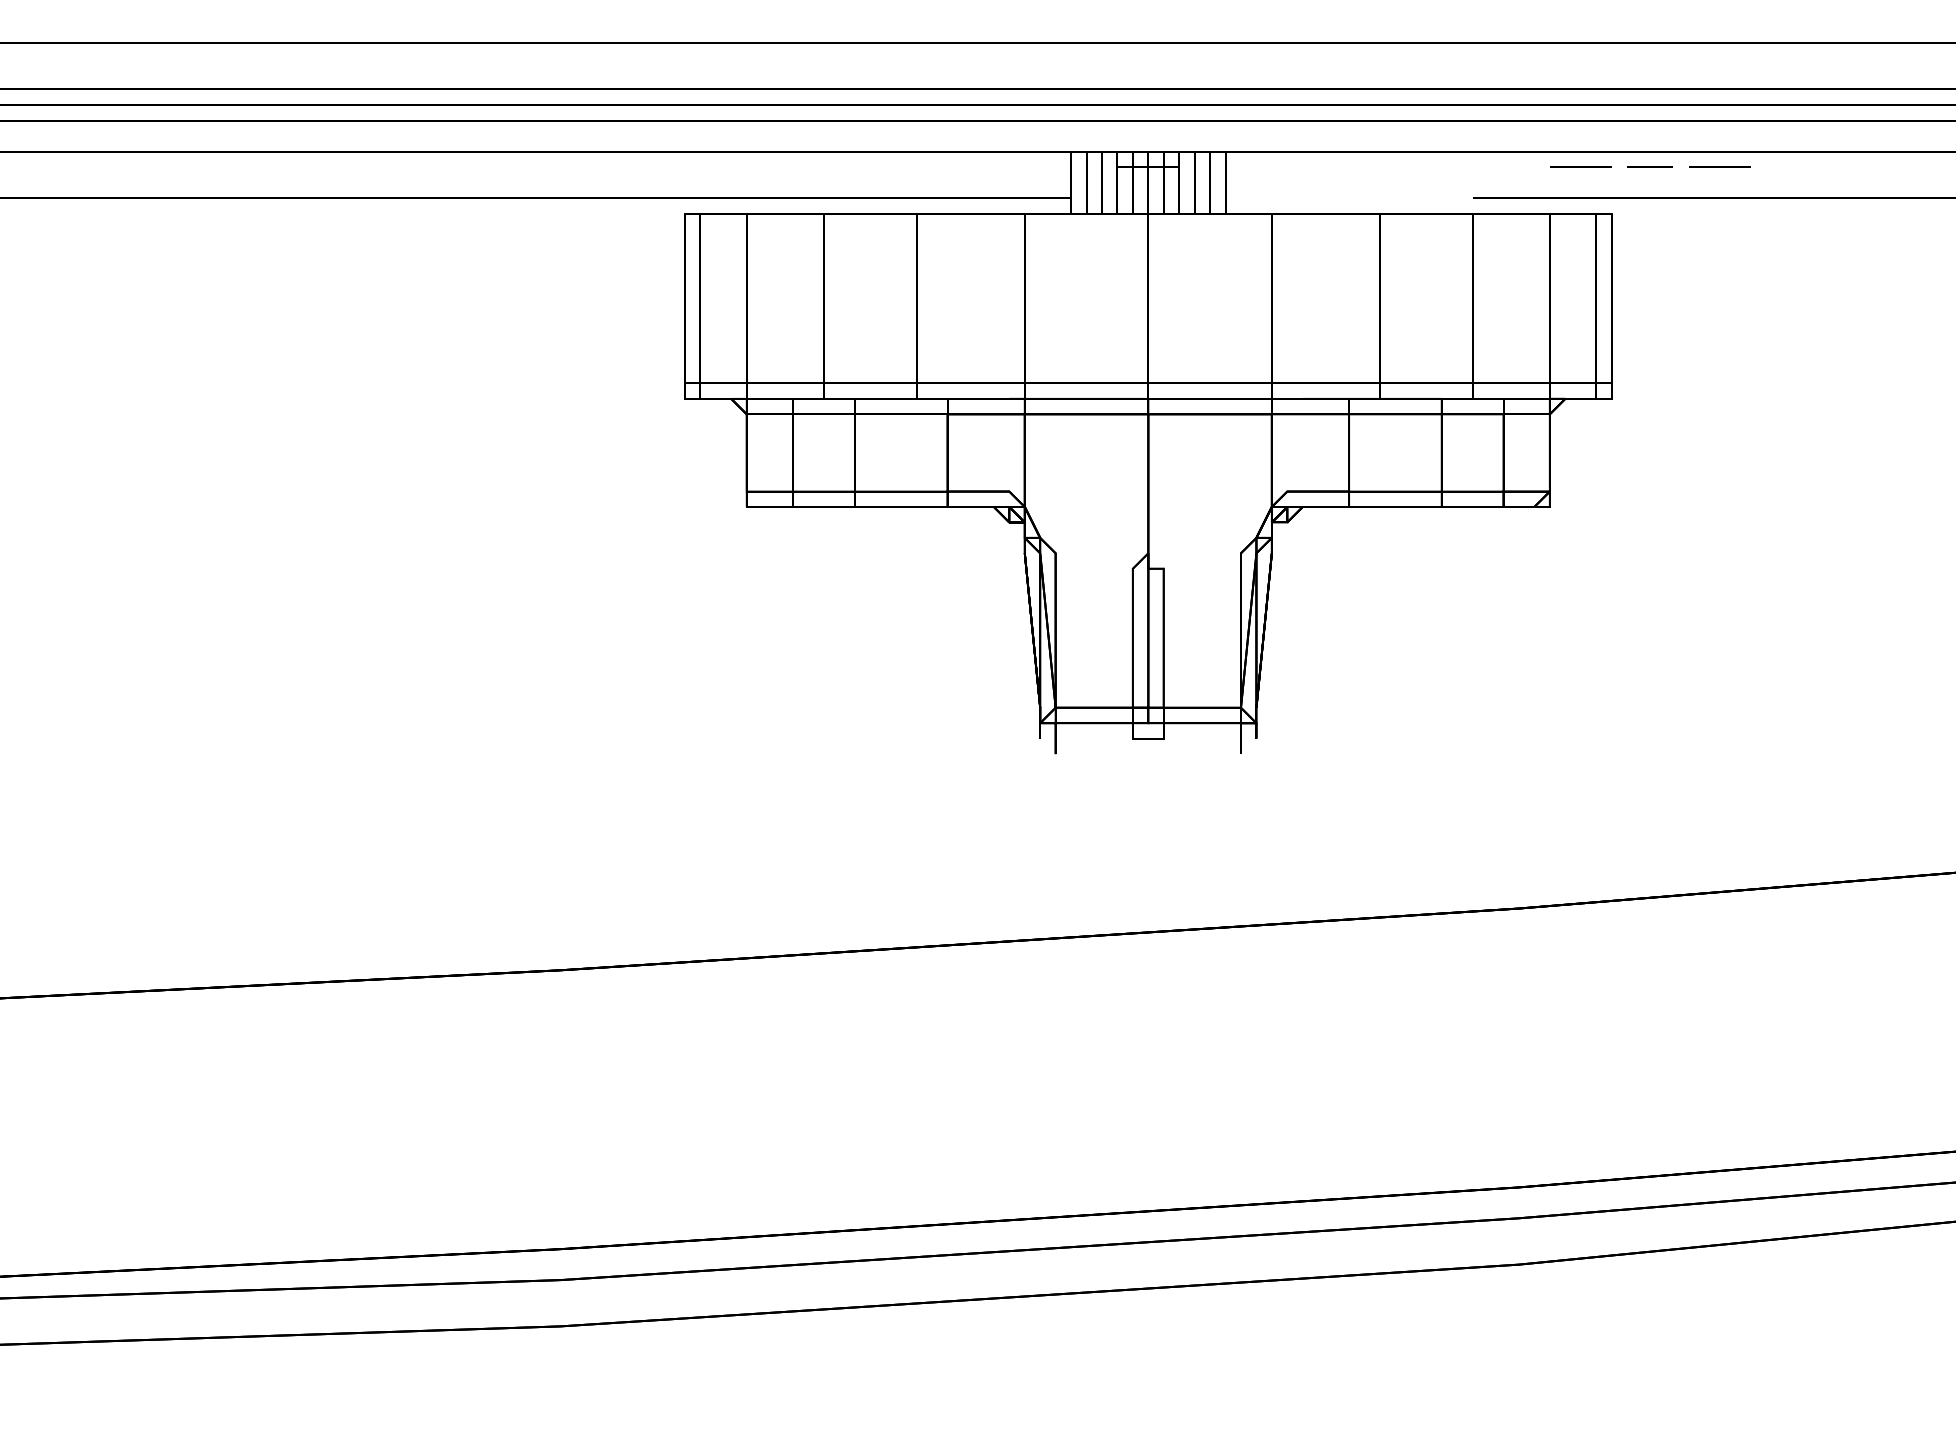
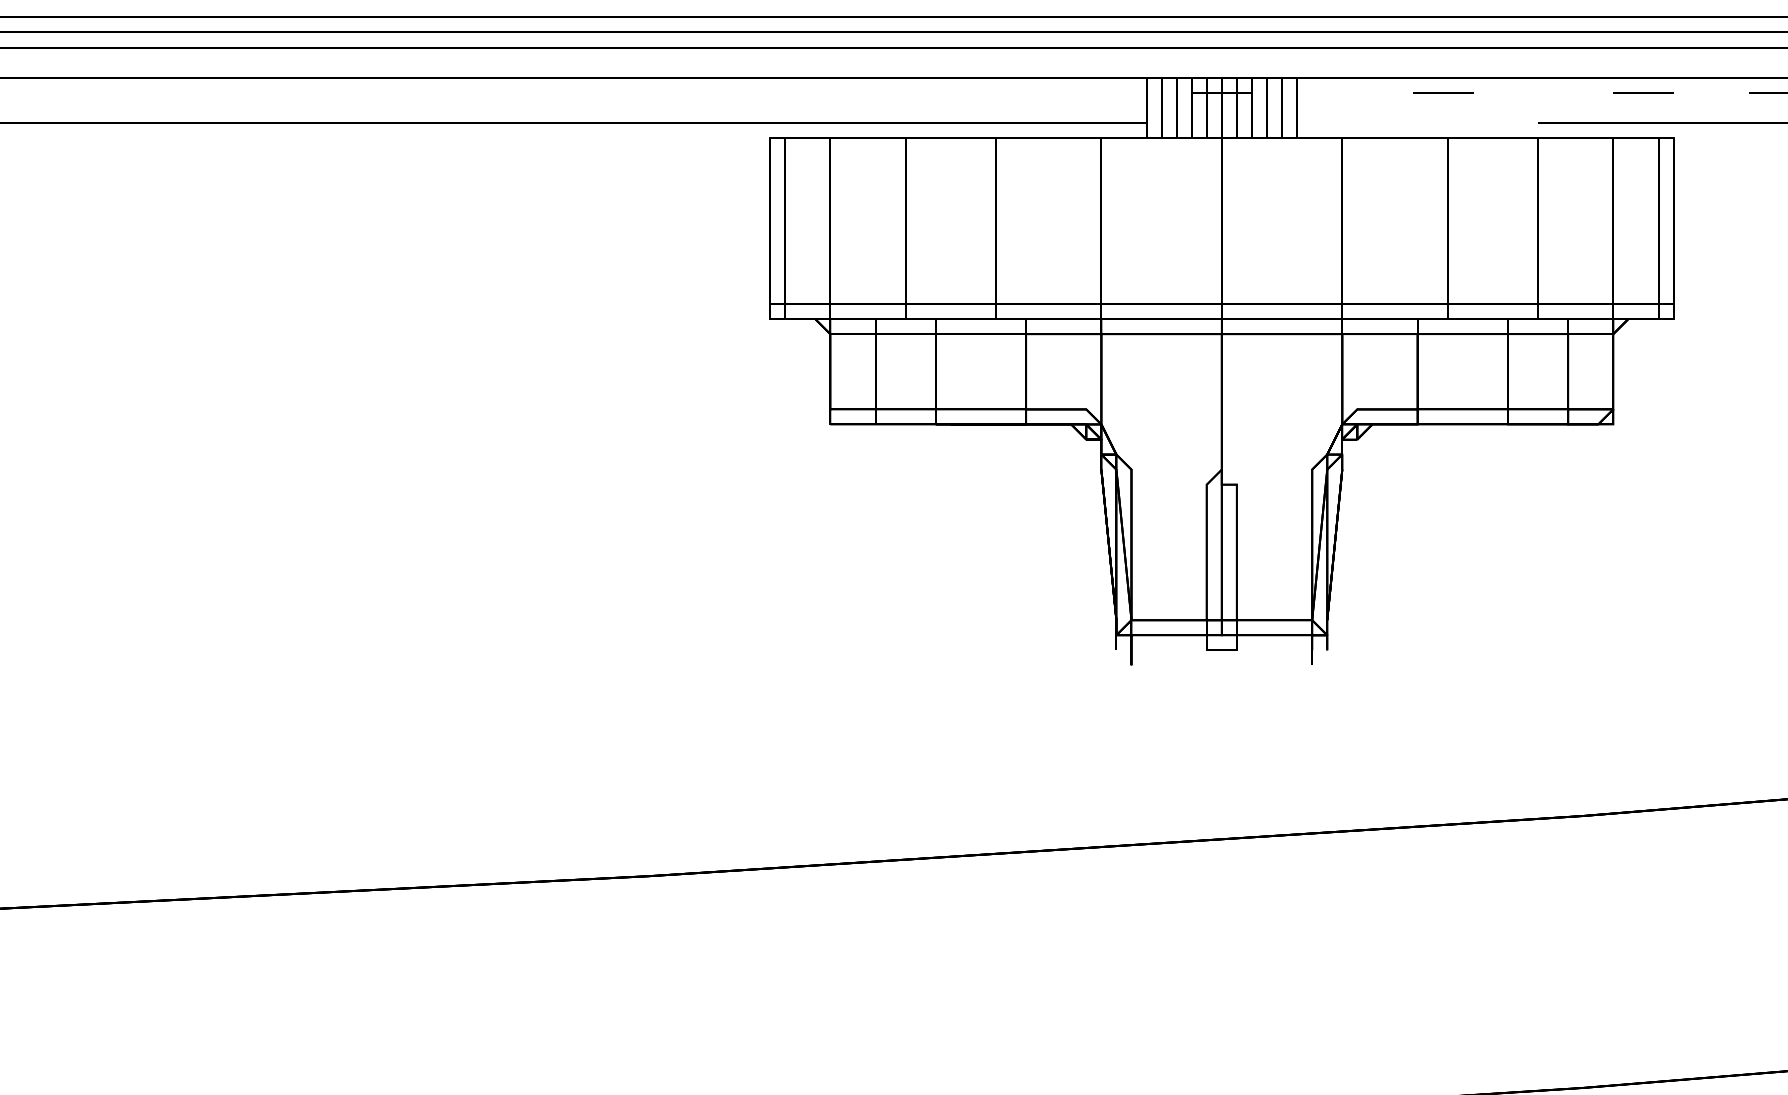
line: (1375, 166) -> (1443, 92), added
line: (1649, 166) -> (1710, 92), removed

